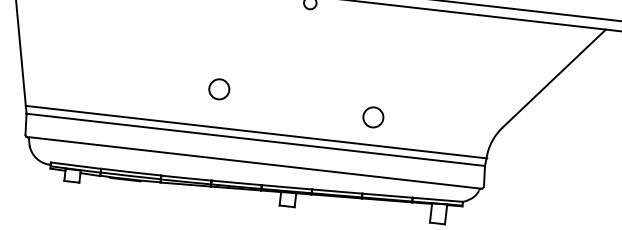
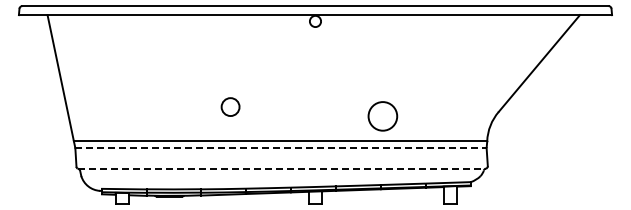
circle: (219, 88) -> (230, 106), moved
circle: (372, 117) -> (382, 116), size x1.6
line: (255, 140) -> (280, 148), solid -> dashed
line: (254, 162) -> (282, 168), solid -> dashed

